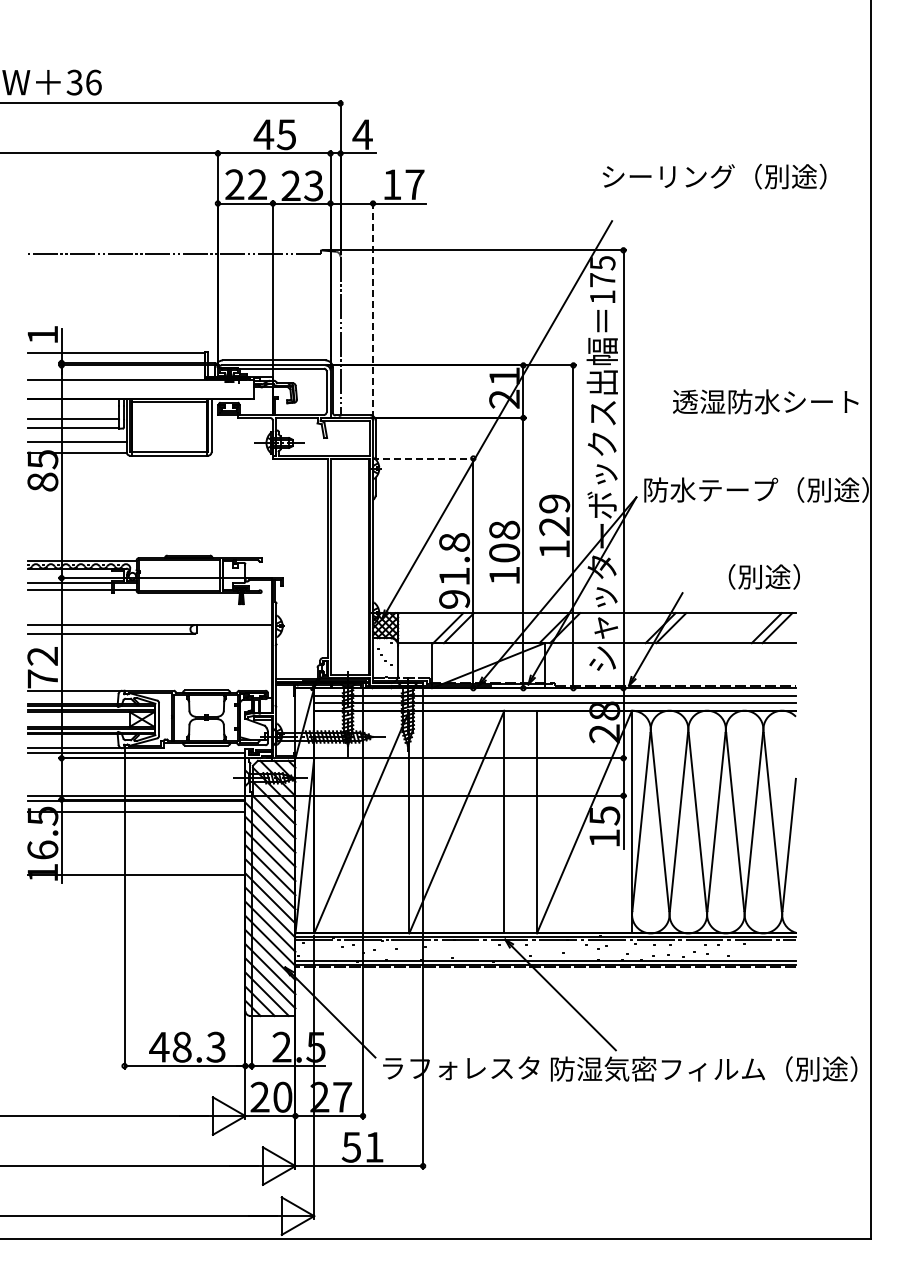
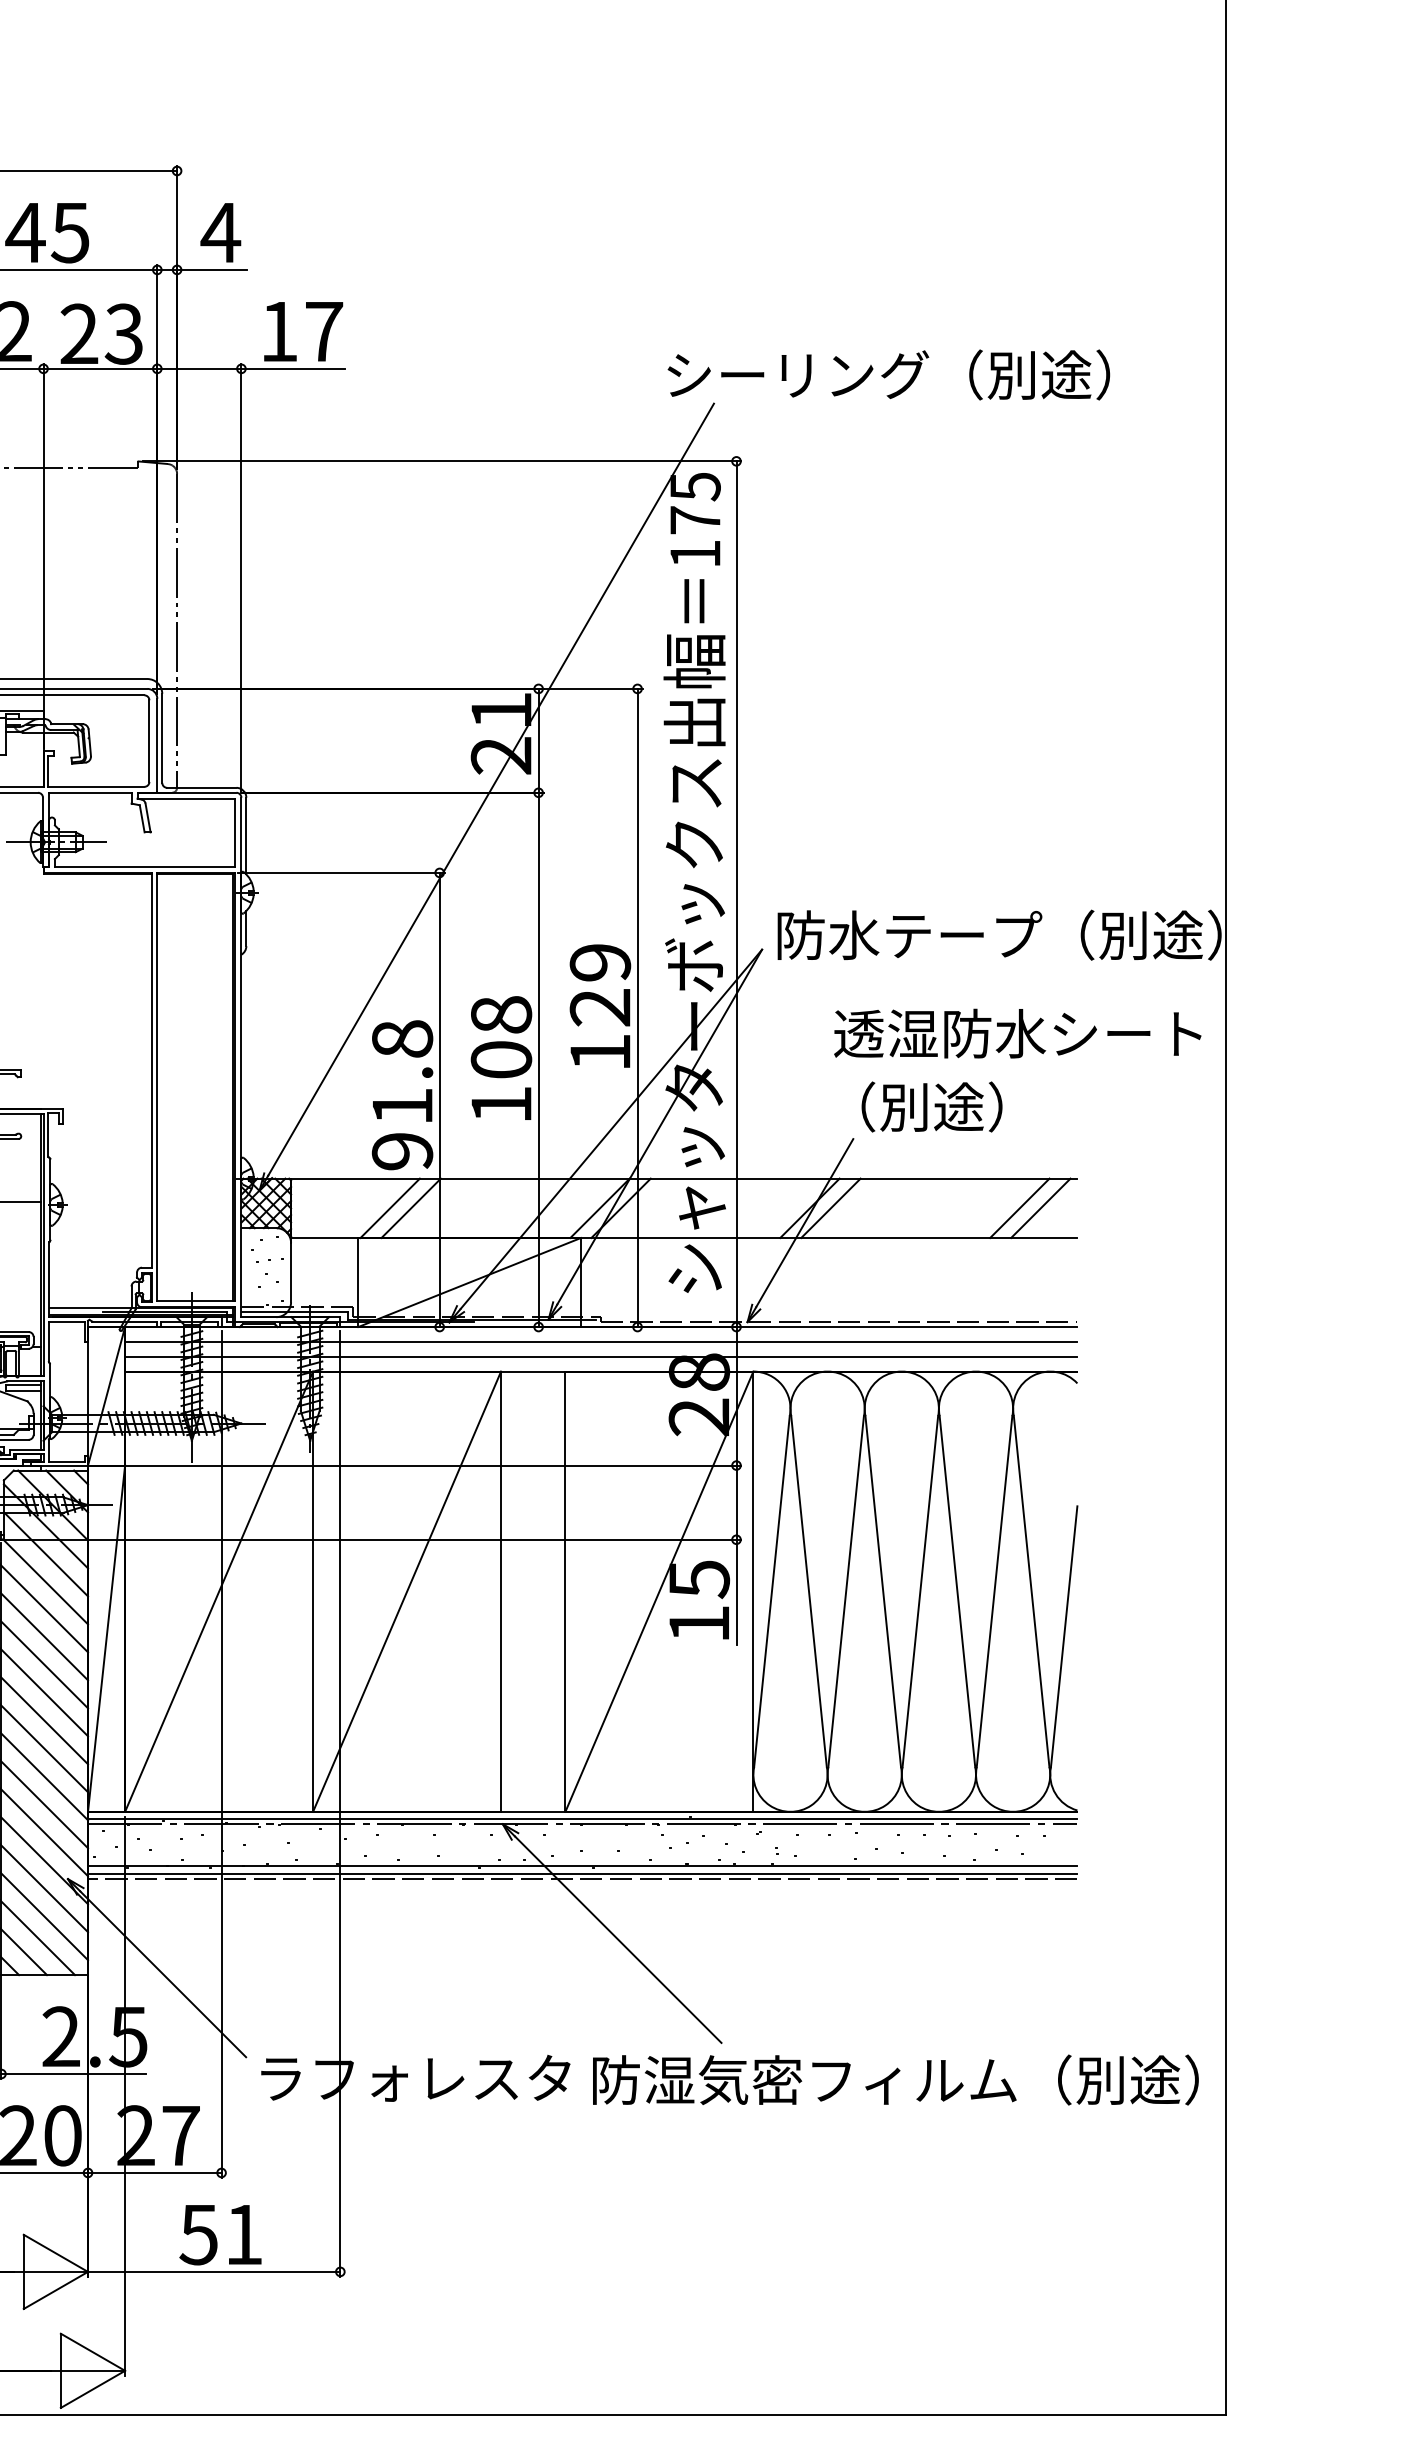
text: (714, 176) -> (888, 374), moved
line: (373, 309) -> (242, 578), dashed -> solid
text: (765, 401) -> (1017, 1033), moved
line: (424, 458) -> (343, 872), dashed -> solid
text: (763, 576) -> (930, 1106), moved

